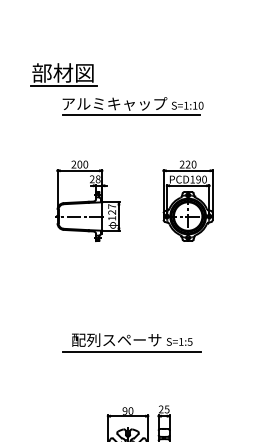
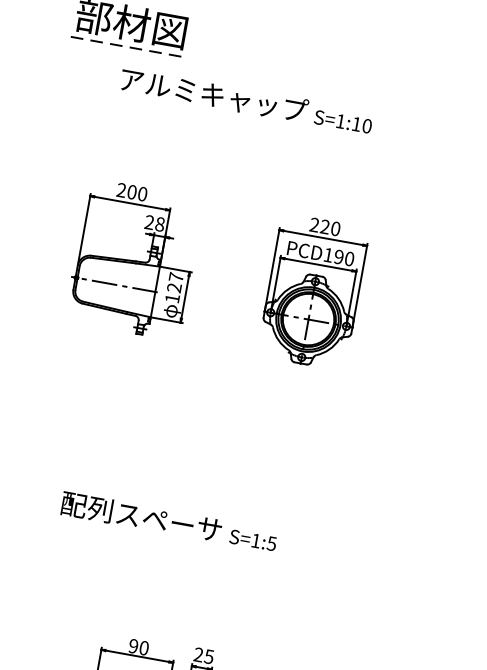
line: (64, 86) -> (129, 48), solid -> dashed
line: (131, 114) -> (240, 119), removed
line: (132, 351) -> (166, 542), removed

